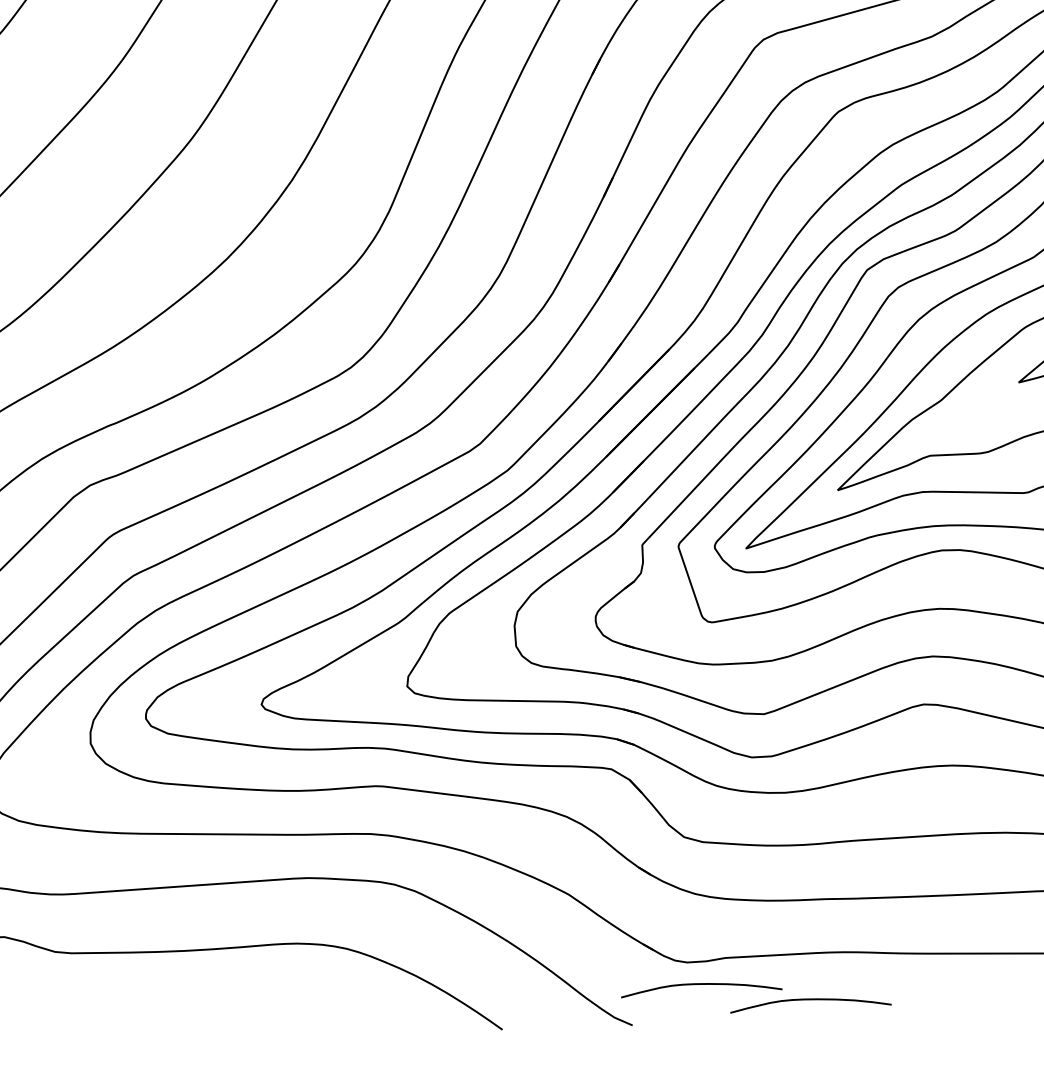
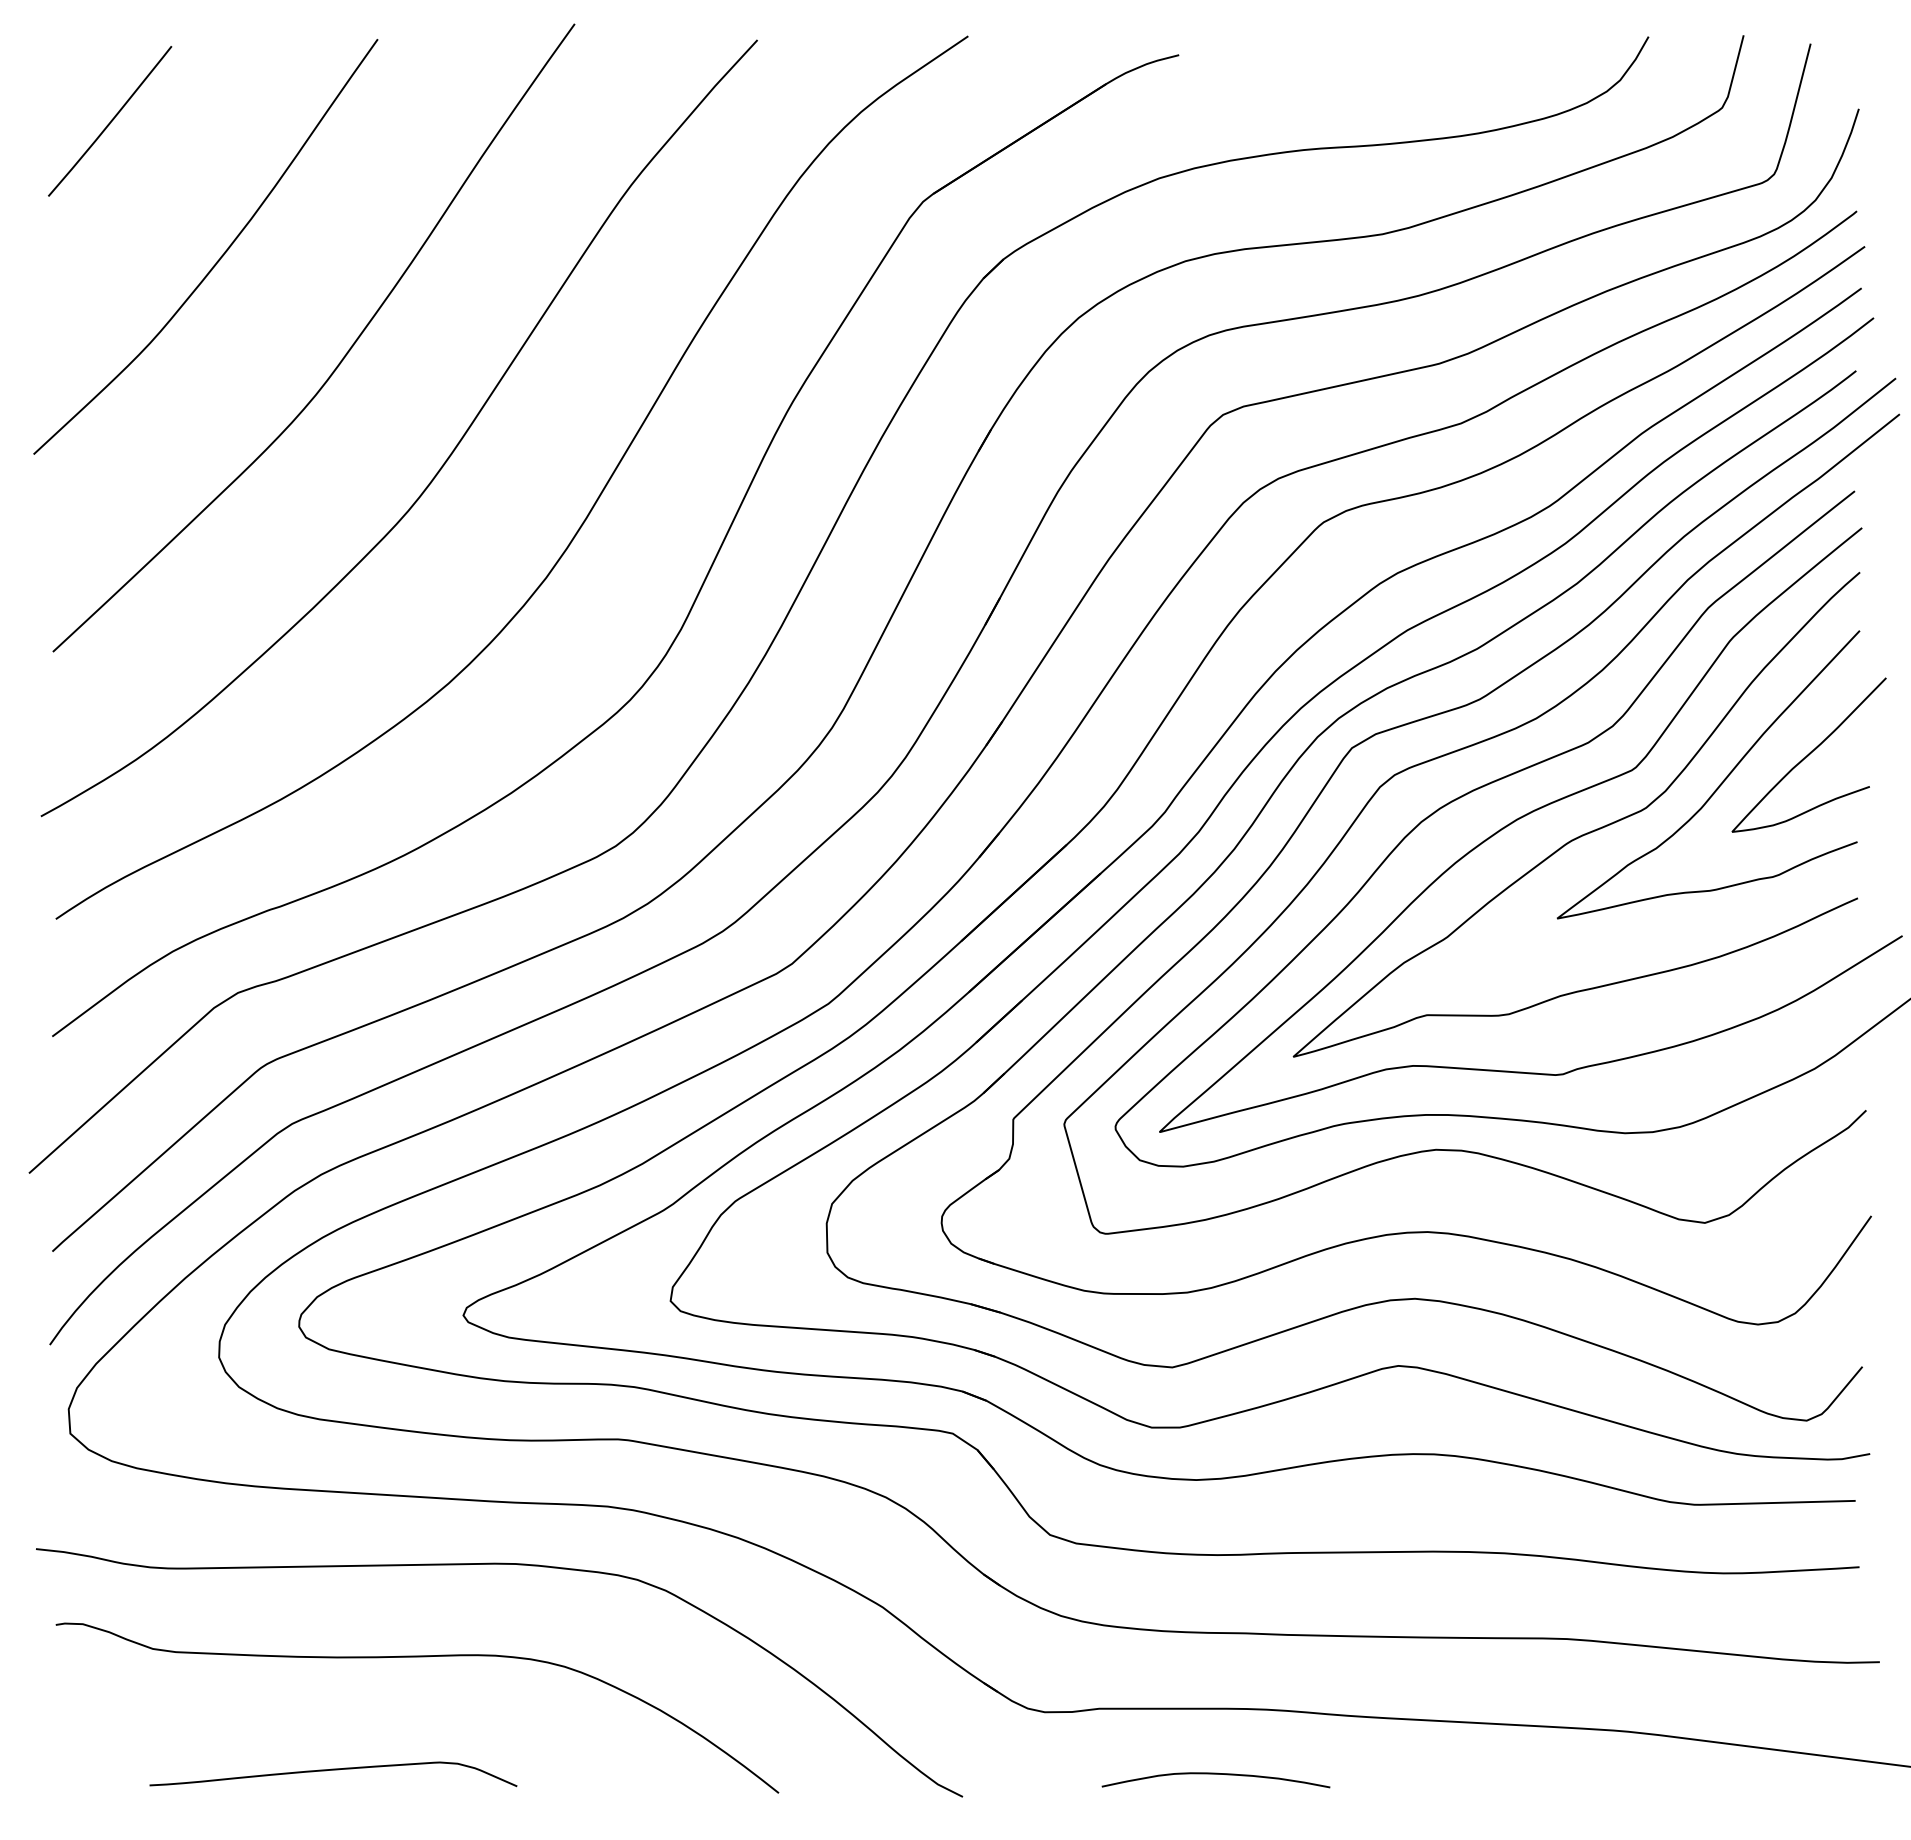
curve: (700, 984) -> (1062, 1744), removed
curve: (187, 1030) -> (333, 1770), added

